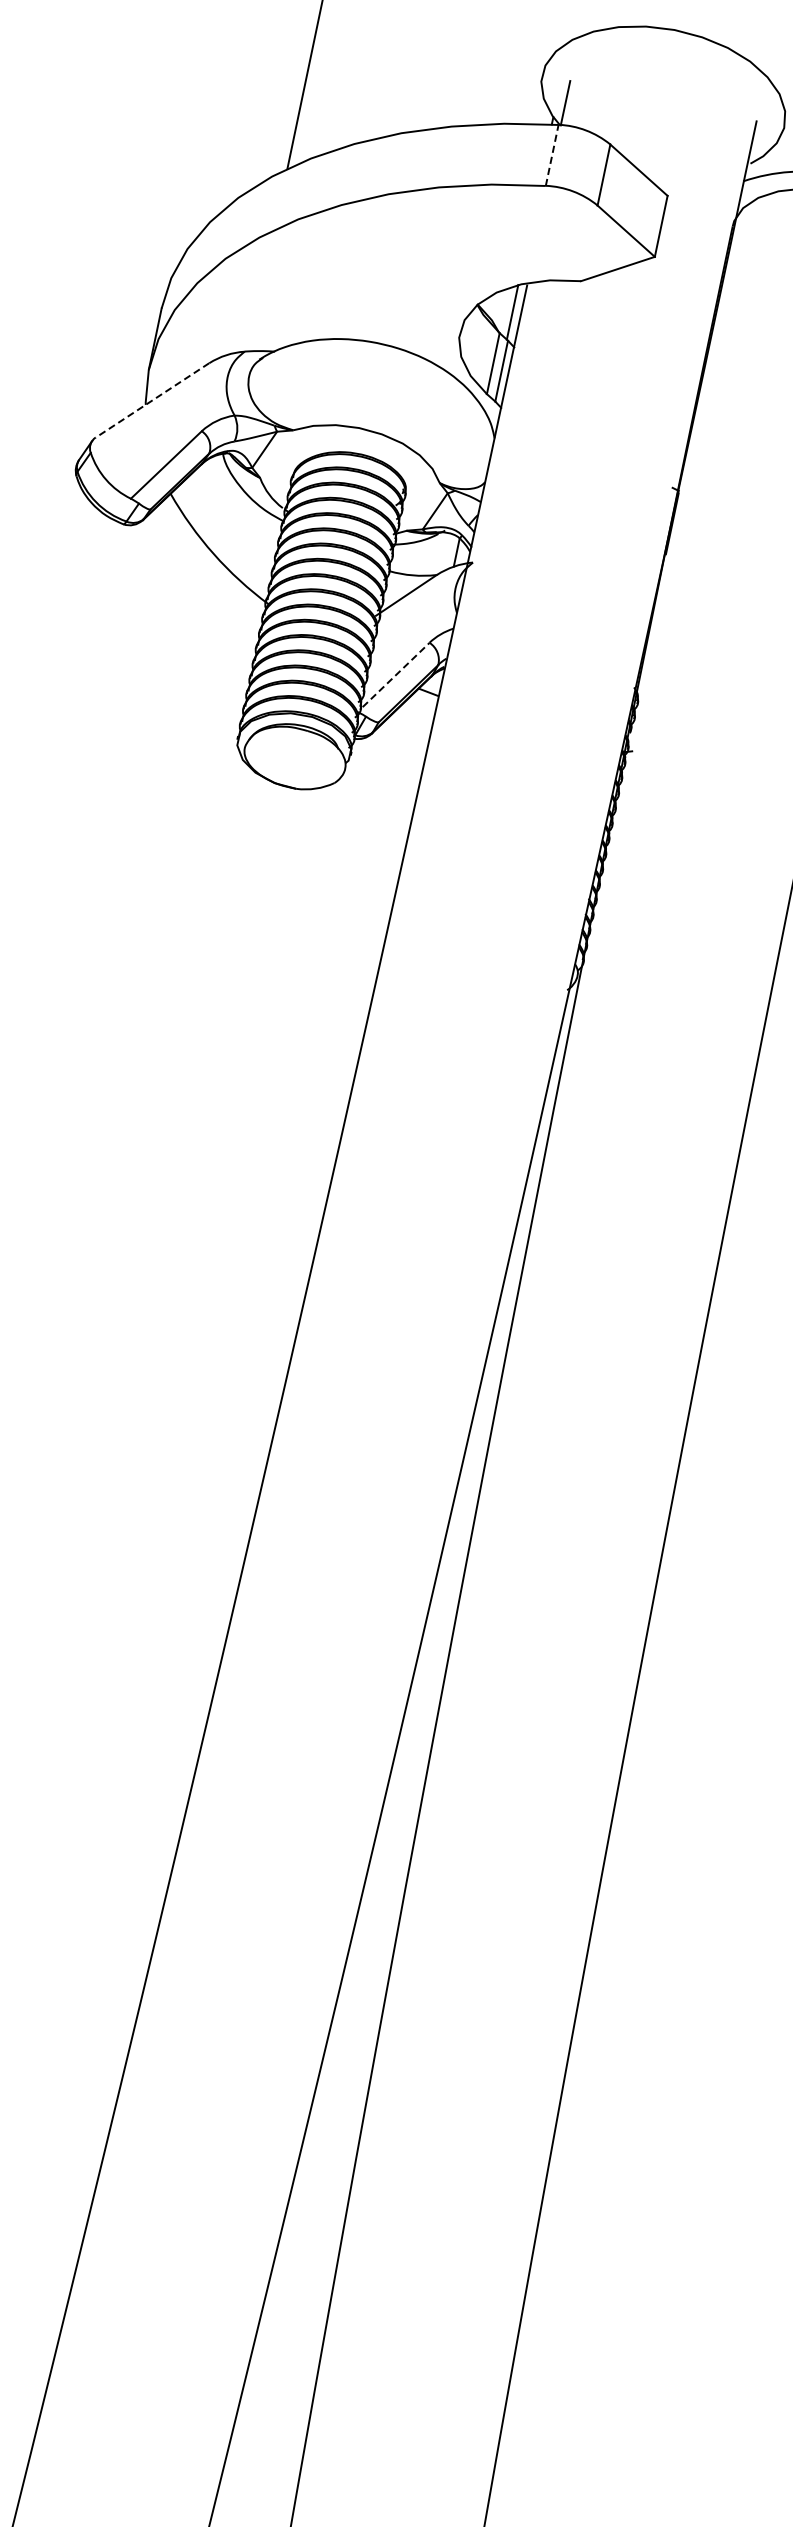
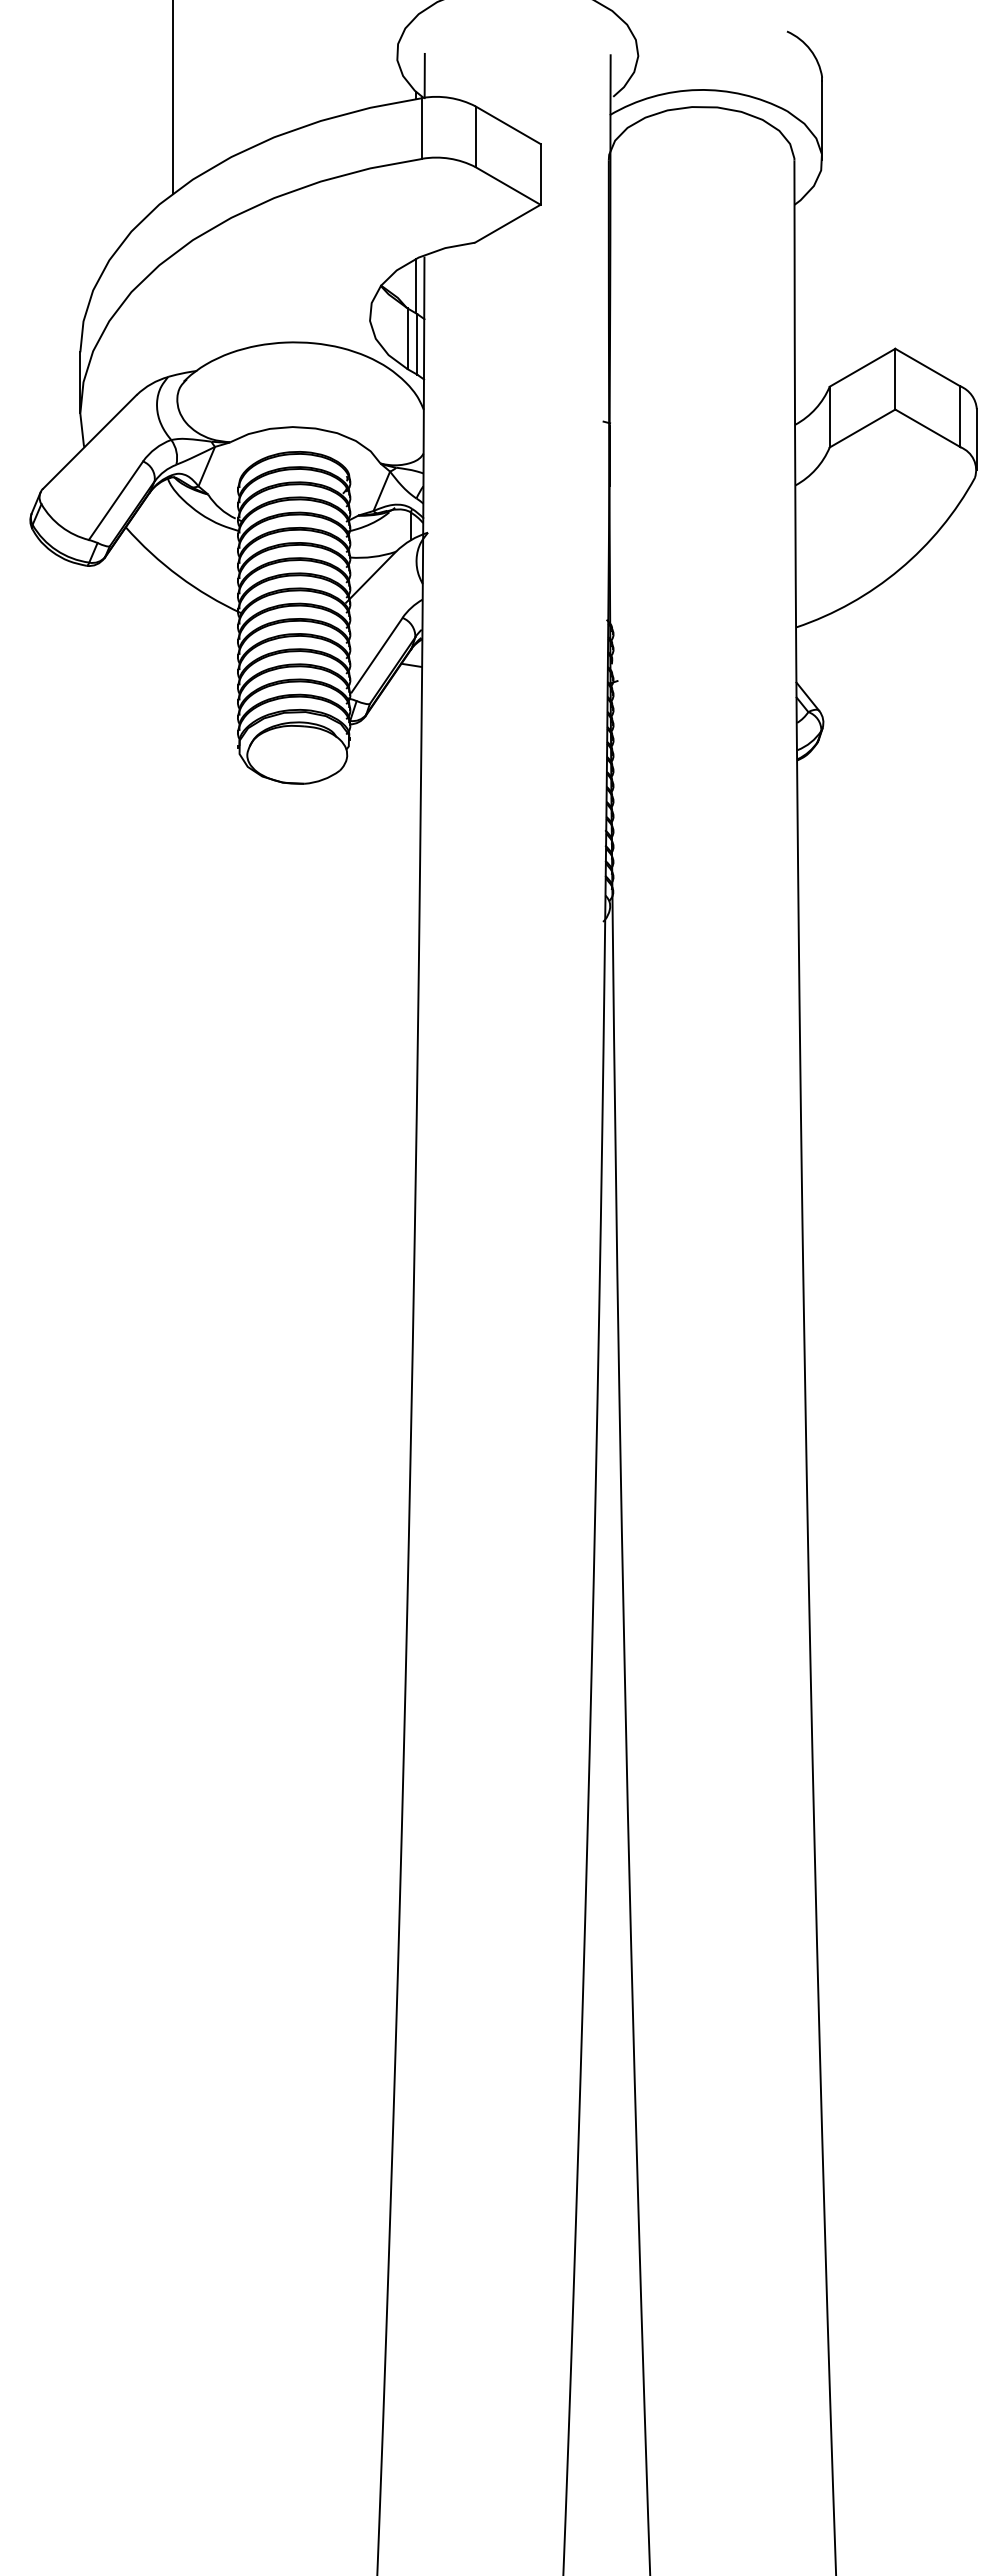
line: (552, 155) -> (422, 128), dashed -> solid
line: (151, 400) -> (89, 442), dashed -> solid
line: (396, 674) -> (377, 654), dashed -> solid

